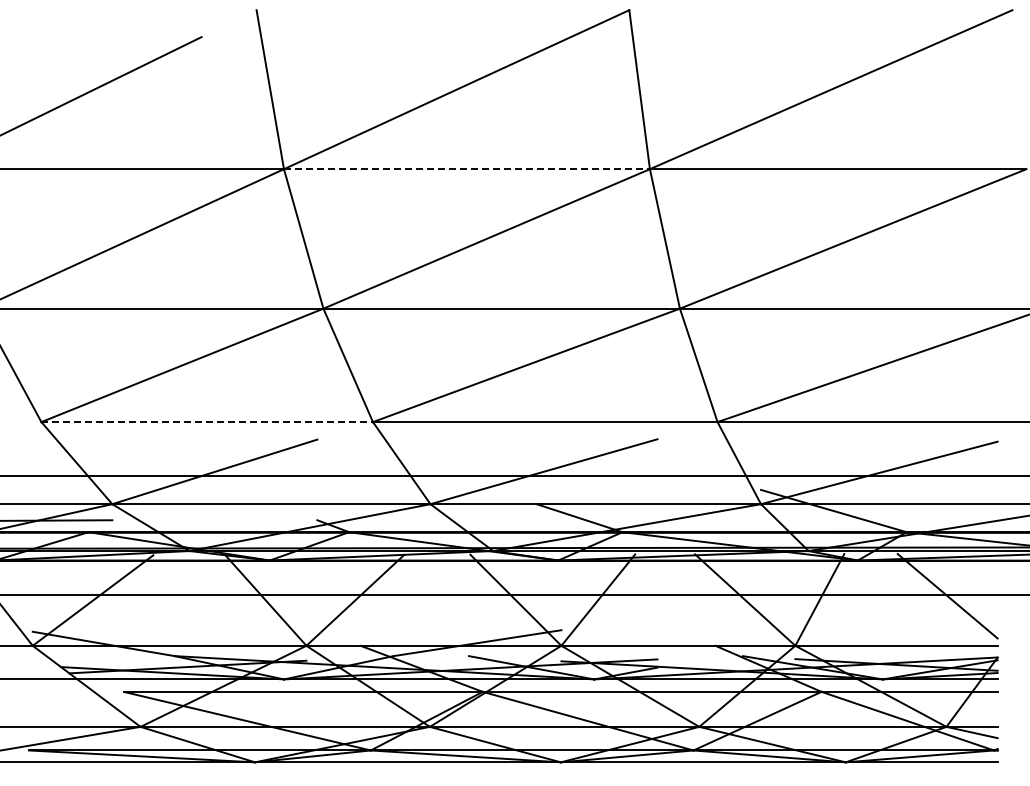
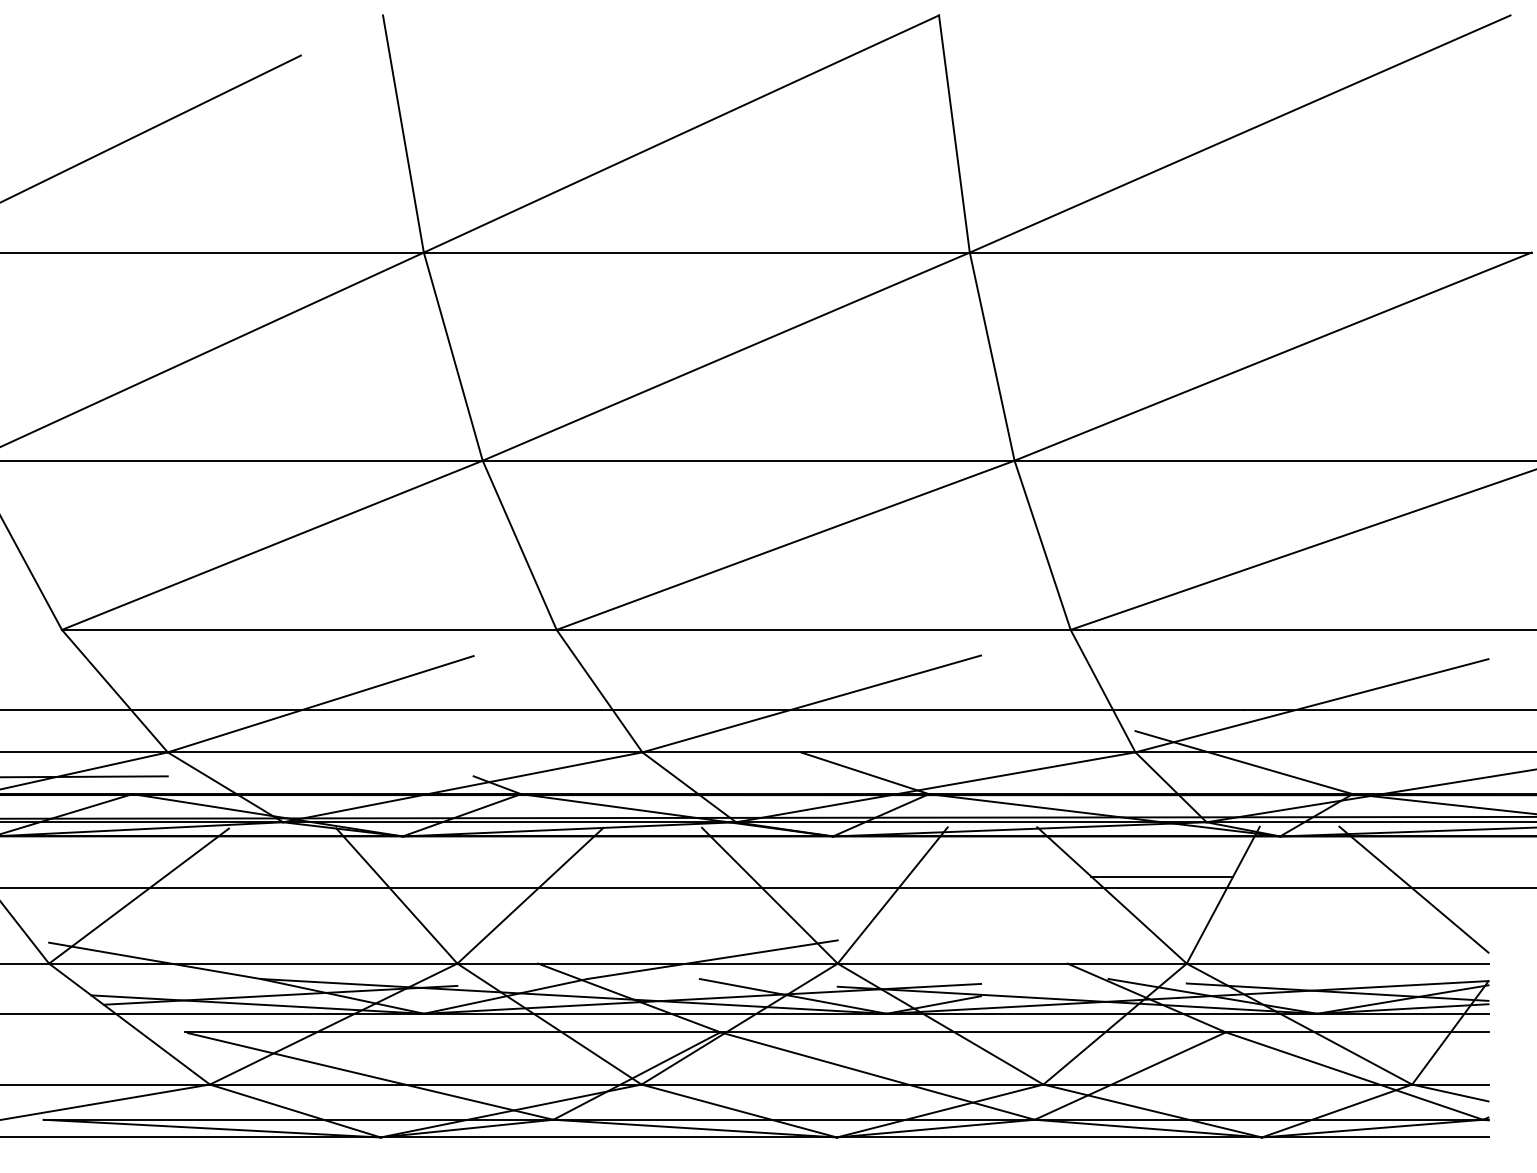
line: (466, 169) -> (696, 253), dashed -> solid
line: (207, 422) -> (309, 630), dashed -> solid
line: (778, 587) -> (1161, 876), added

